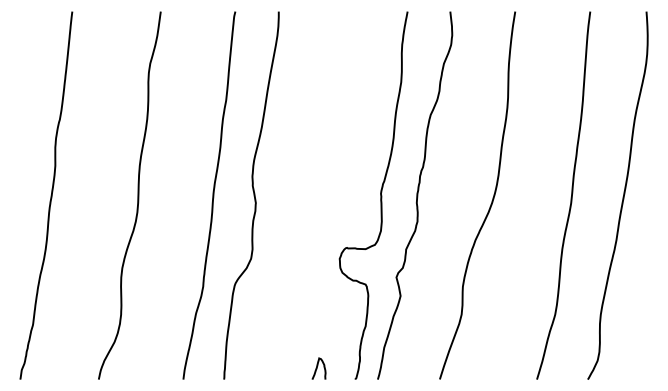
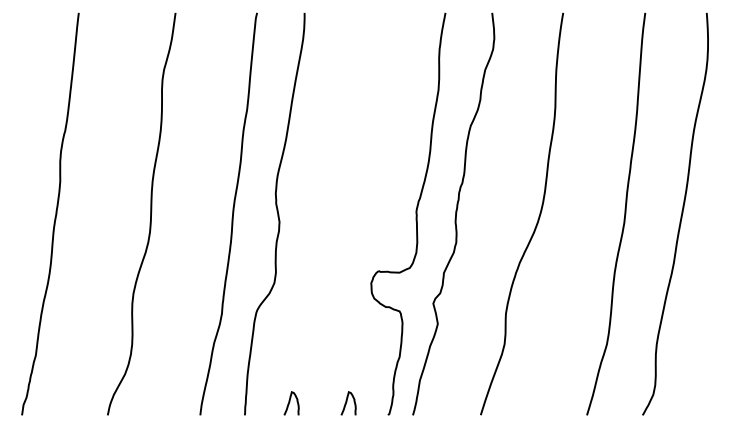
curve: (265, 367) -> (290, 402), added

